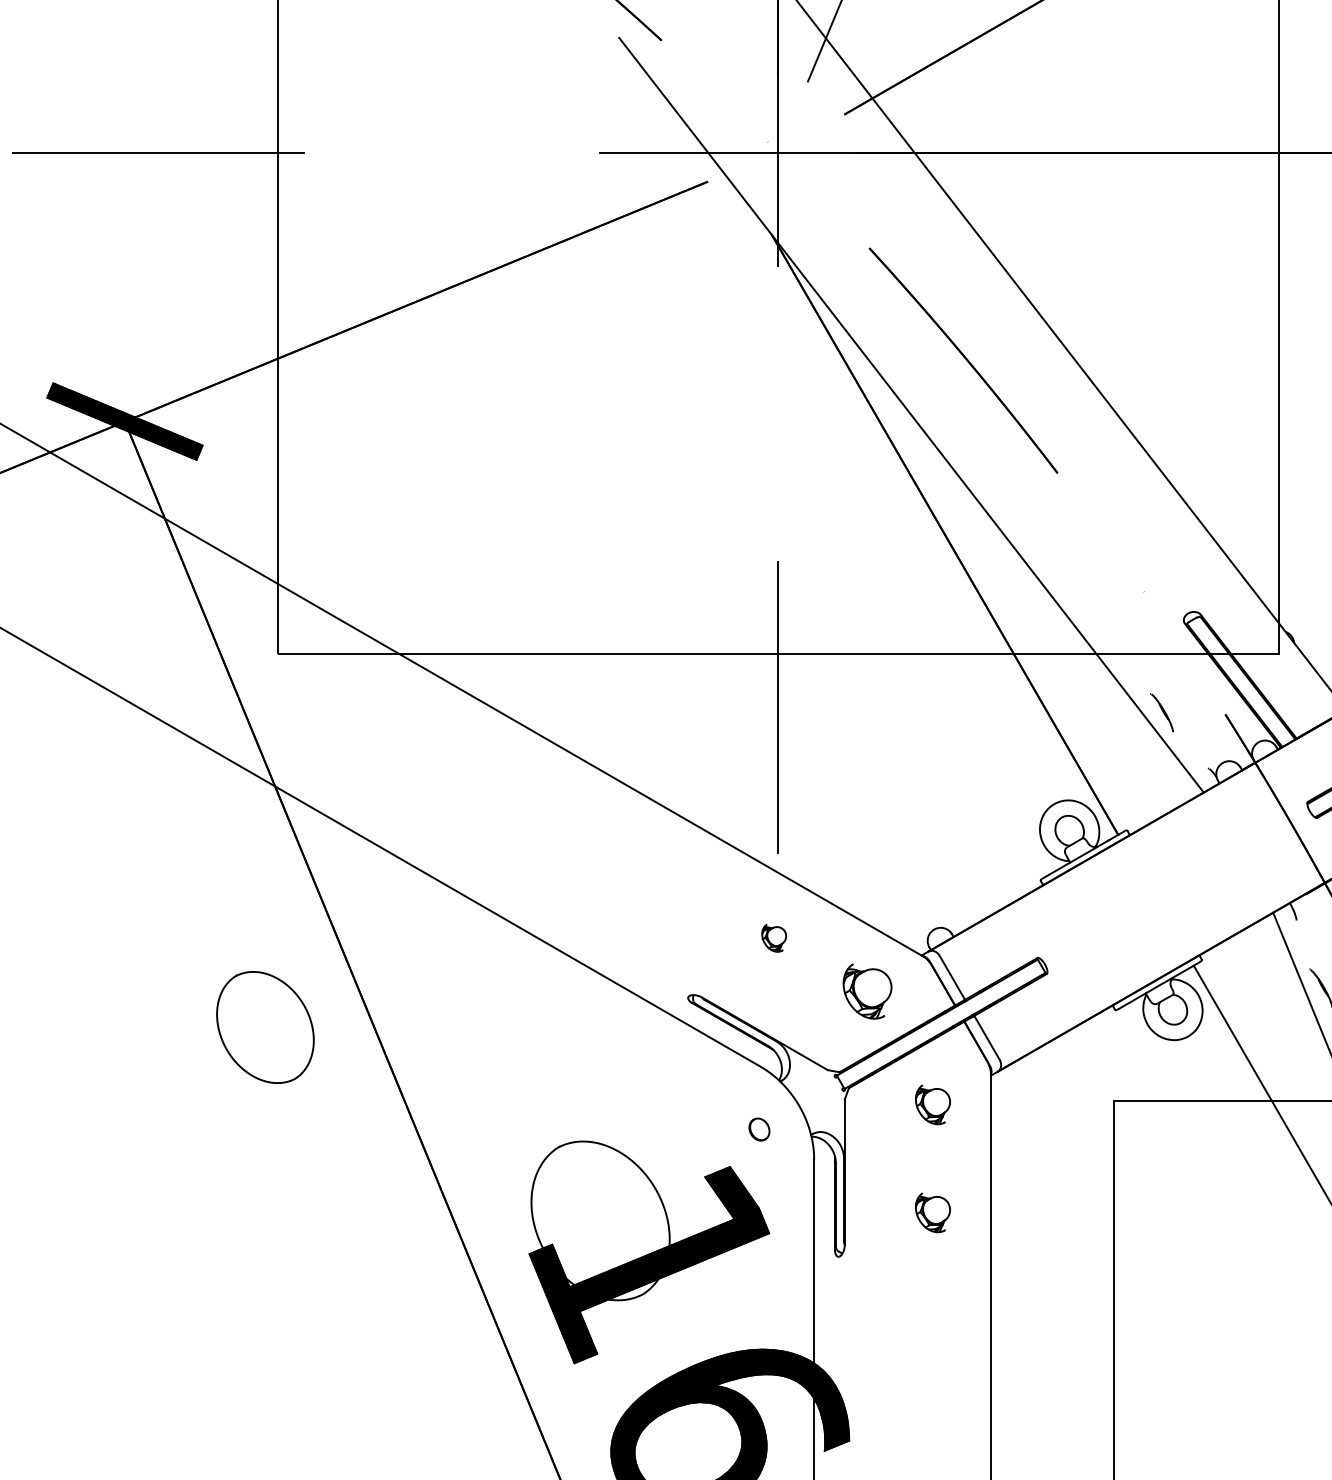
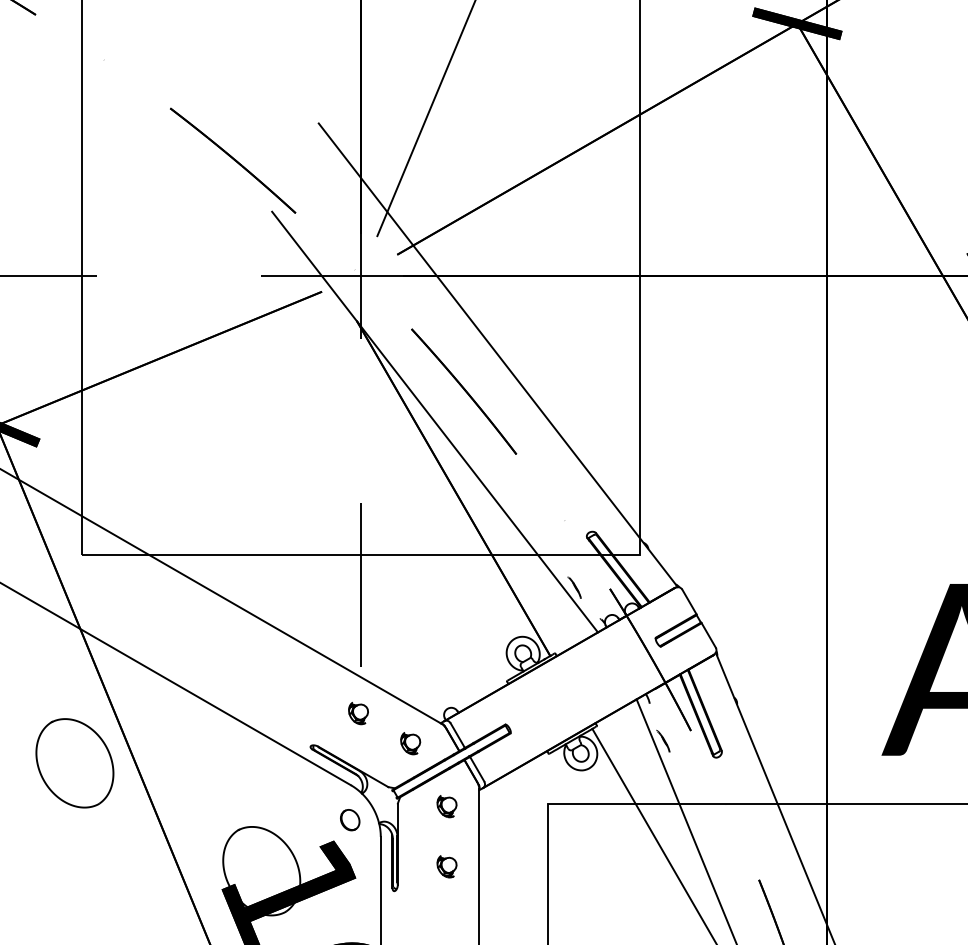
part: (774, 938) -> (358, 713), size x1.43
part: (867, 991) -> (410, 743), size x0.71
part: (264, 1027) -> (74, 763), size x1.43
part: (759, 1129) -> (350, 820), size x1.67

